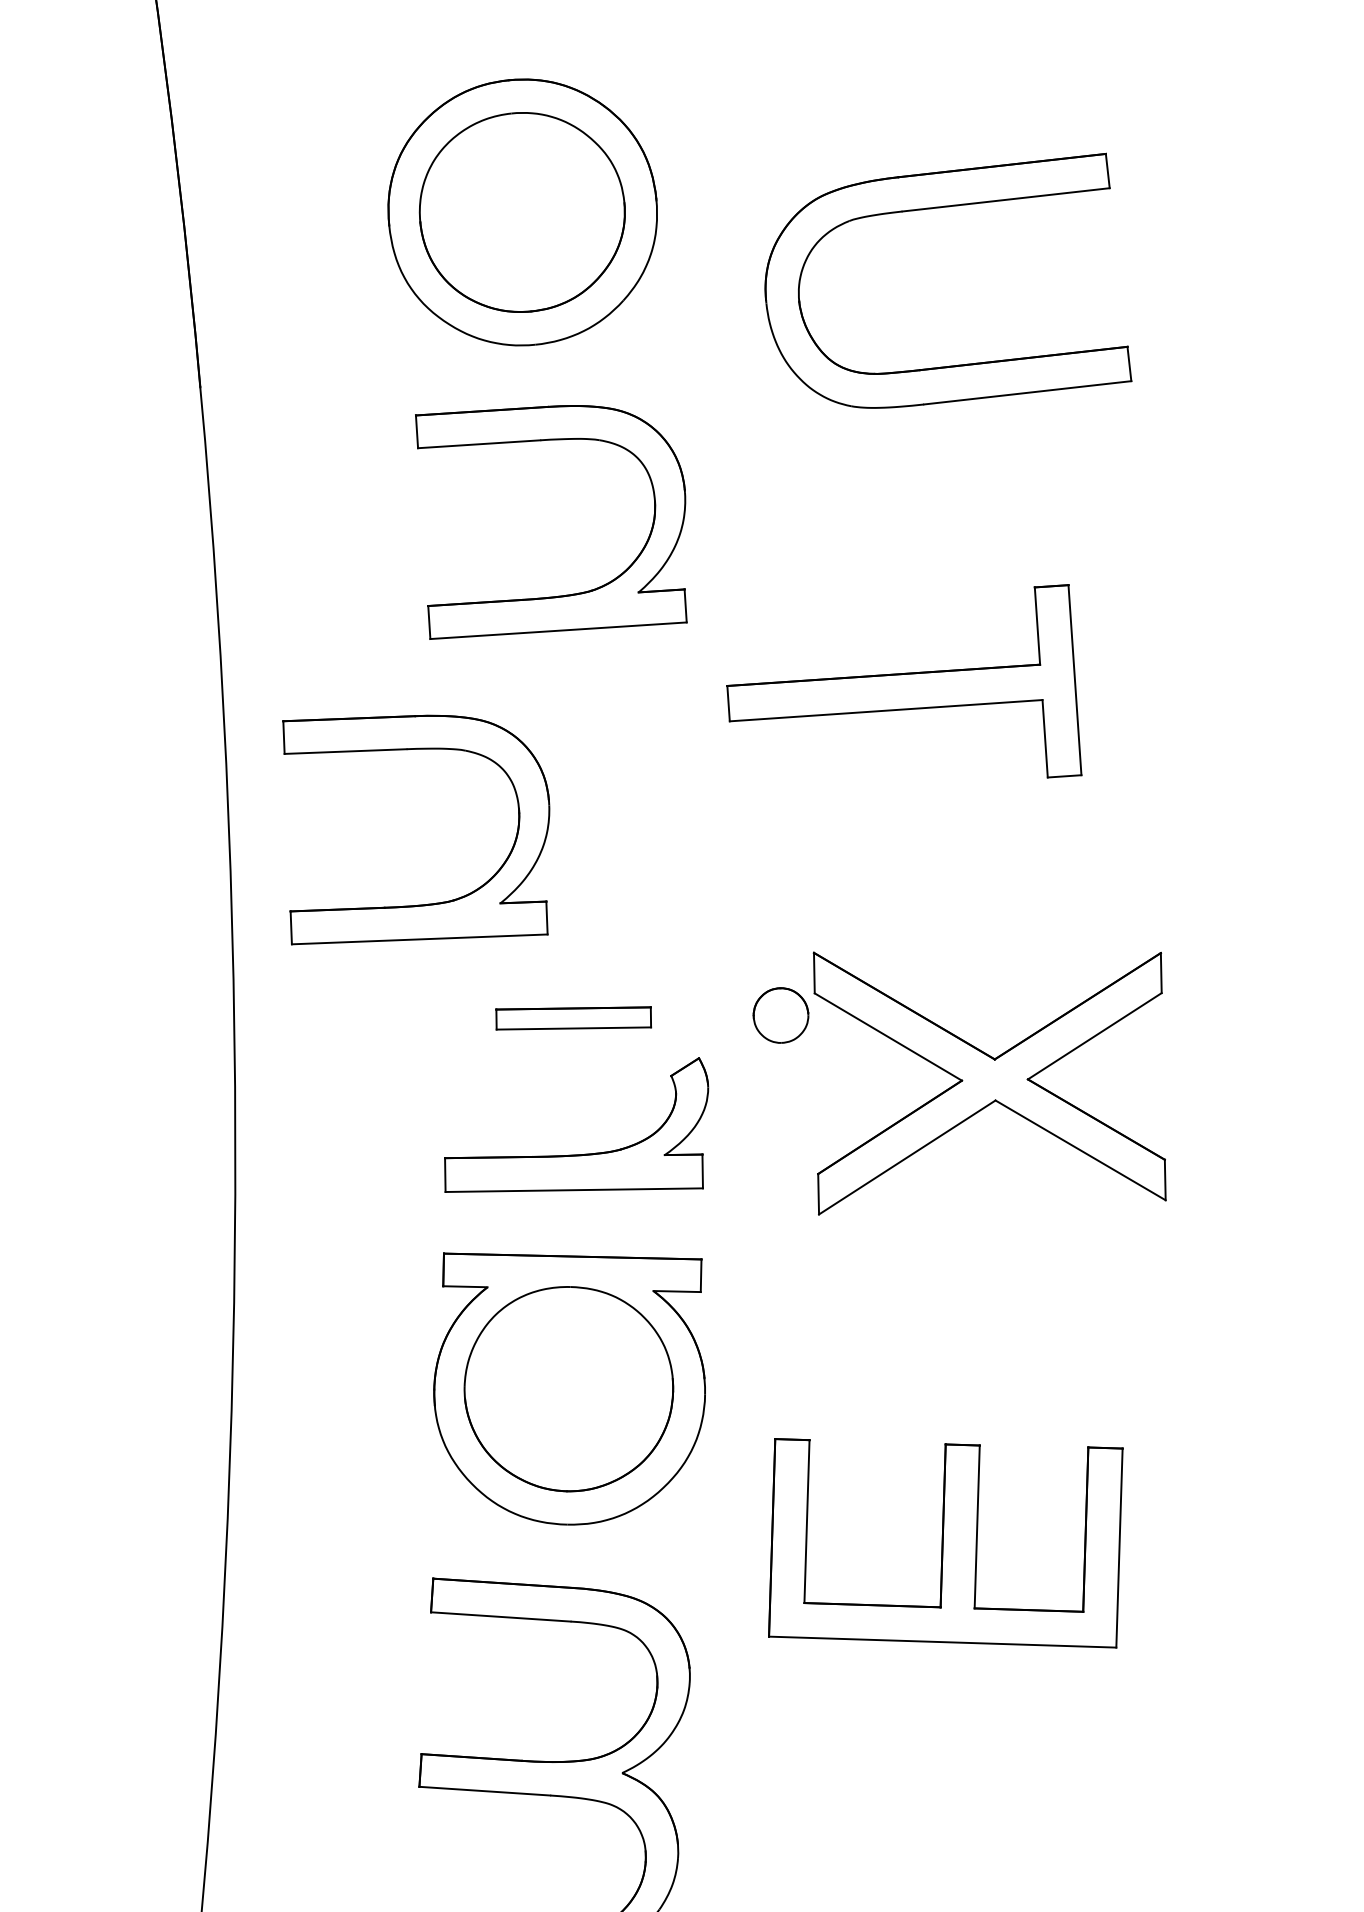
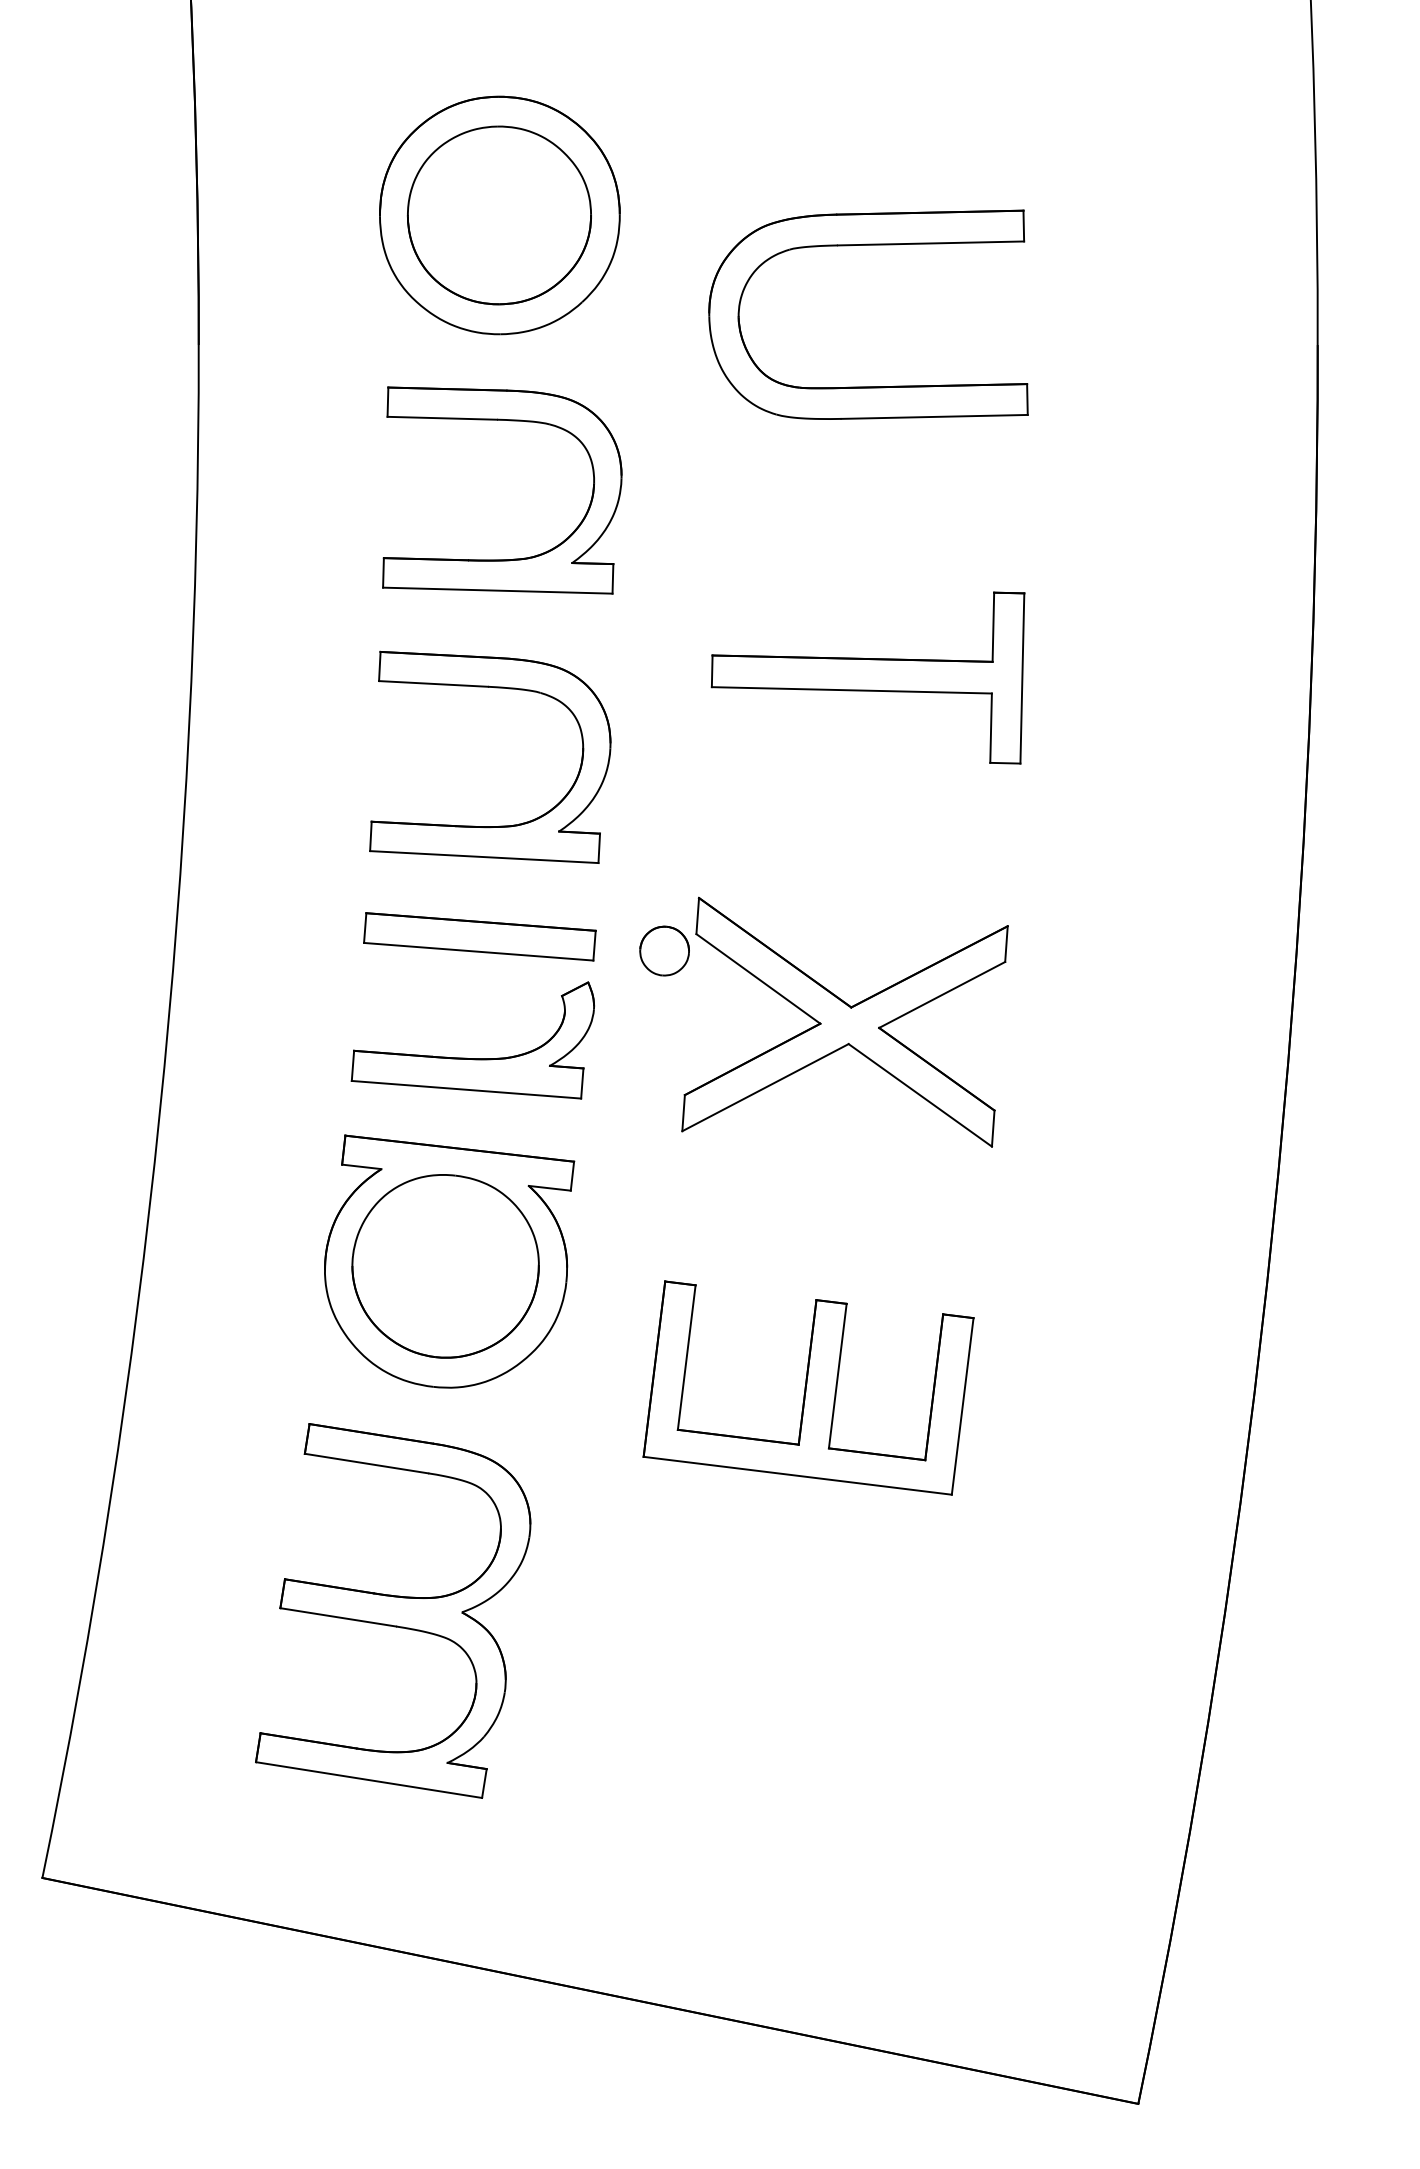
part: (902, 694) -> (867, 677), moved
part: (415, 750) -> (495, 688), moved
part: (573, 1018) -> (479, 936), size x1.67
part: (945, 1542) -> (808, 1387), moved

